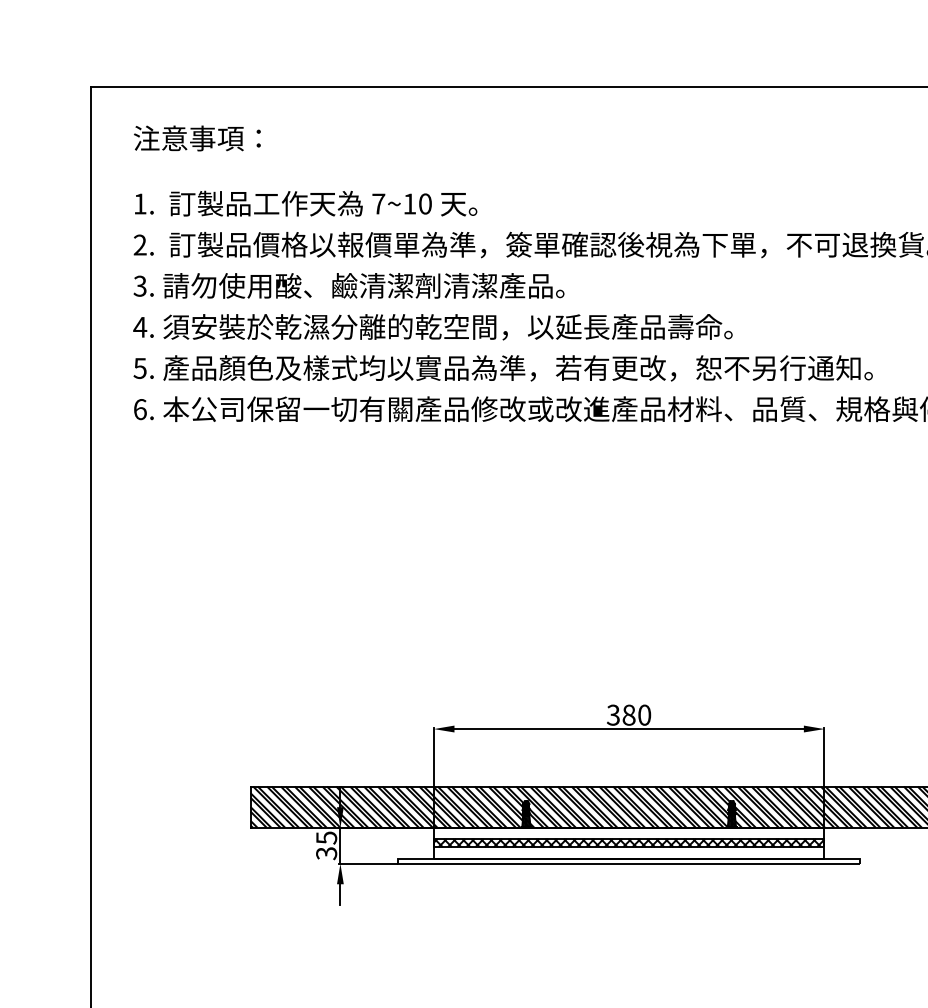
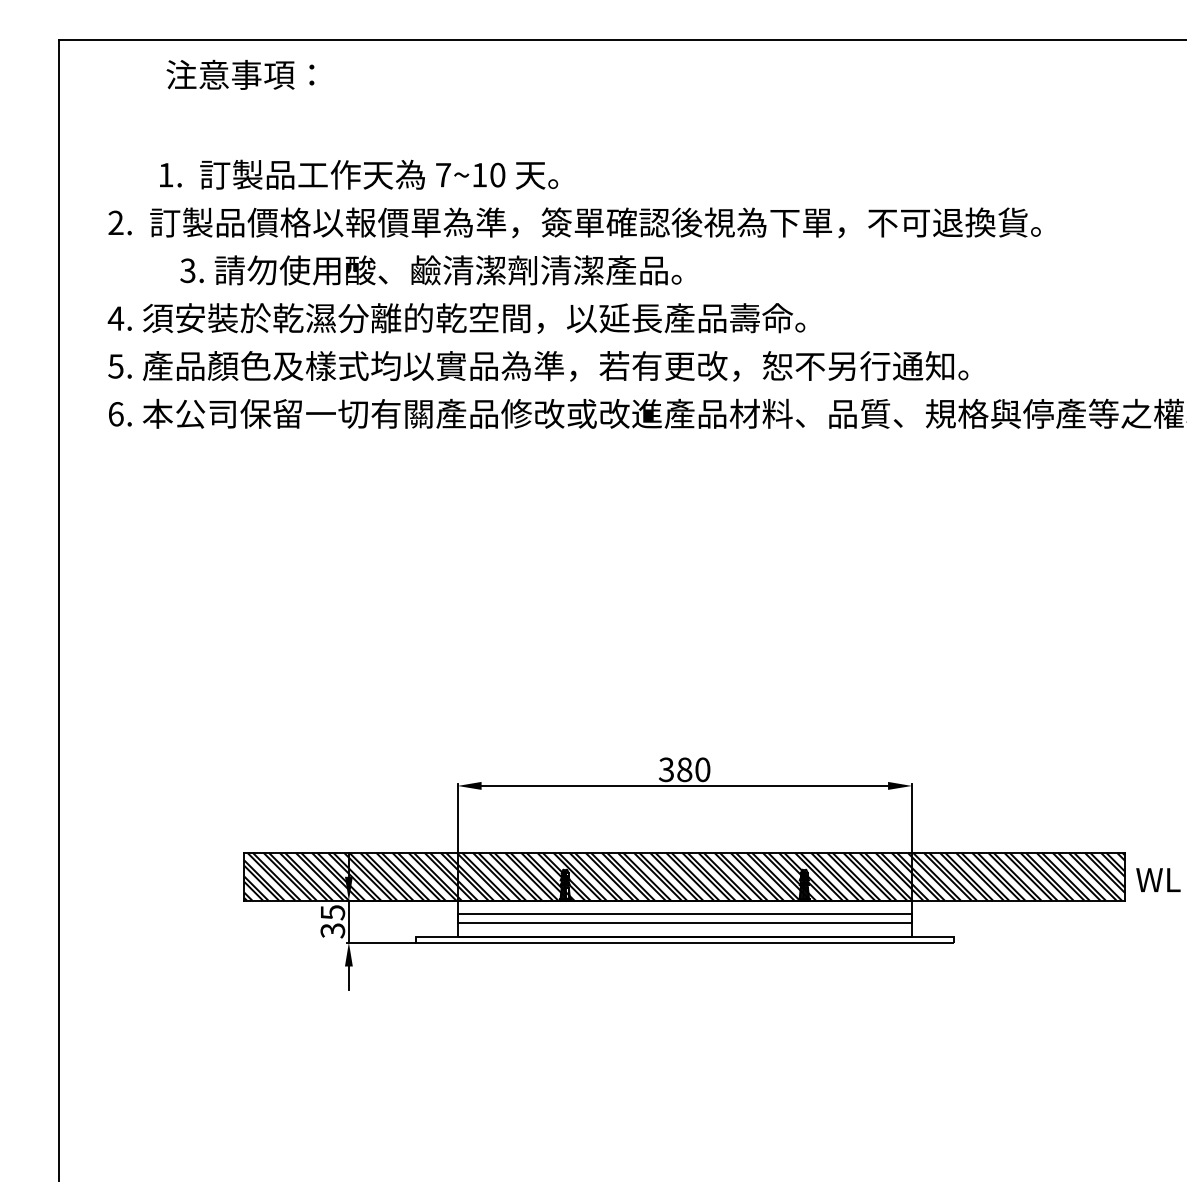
text: (197, 138) -> (240, 74), moved
text: (306, 203) -> (359, 174), moved
text: (348, 285) -> (430, 270), moved
hatch: (628, 843) -> (684, 918), removed

